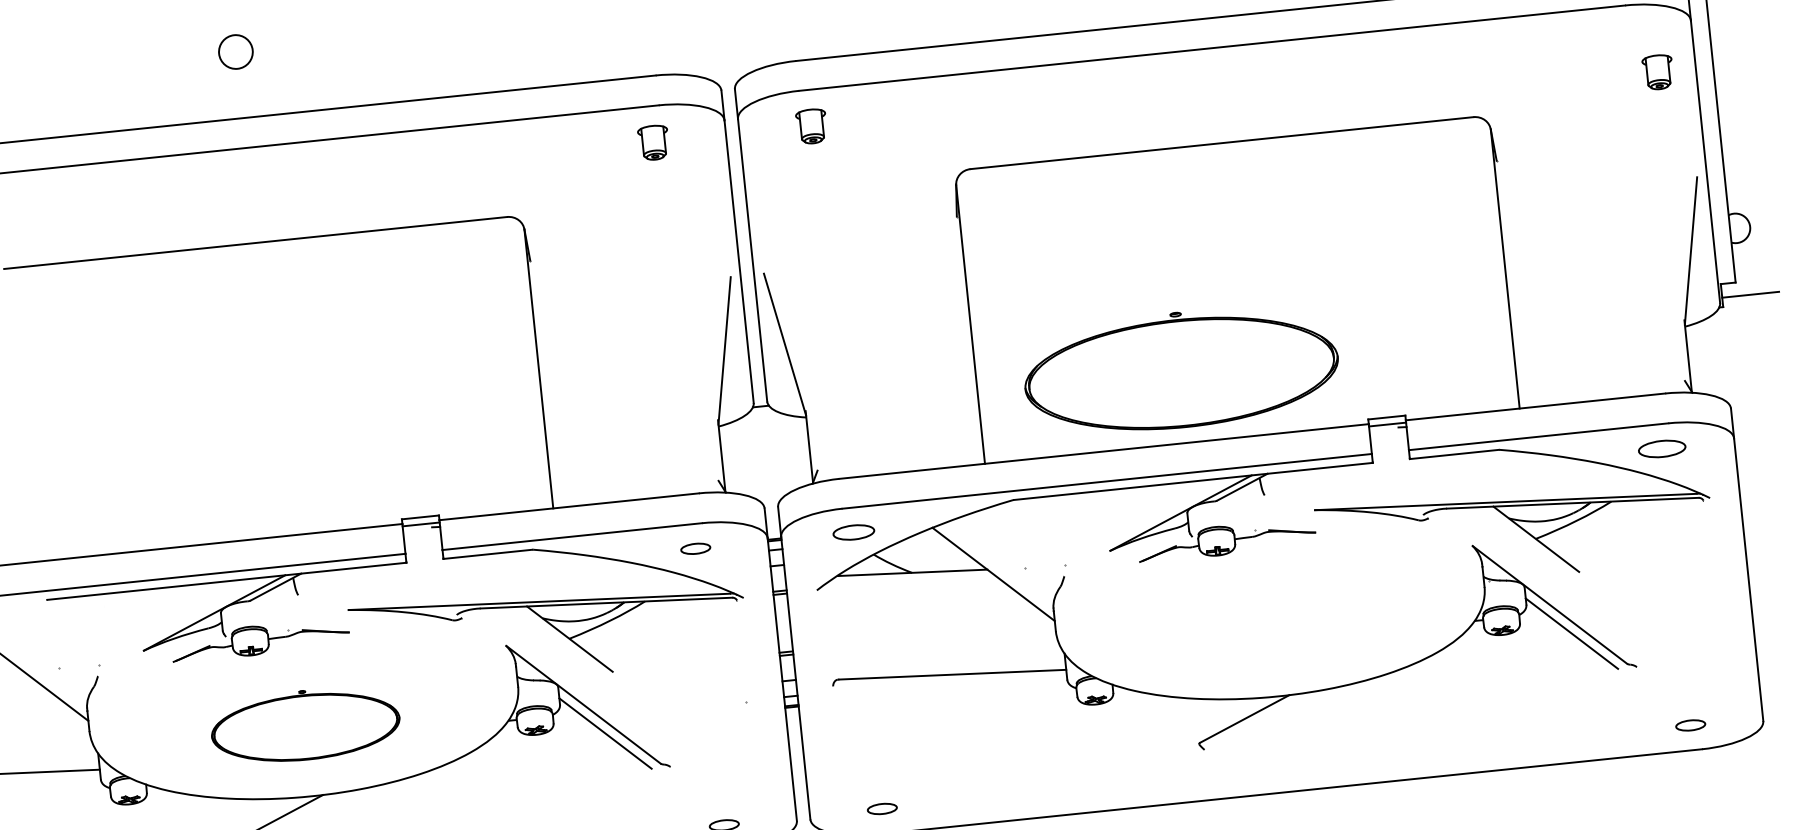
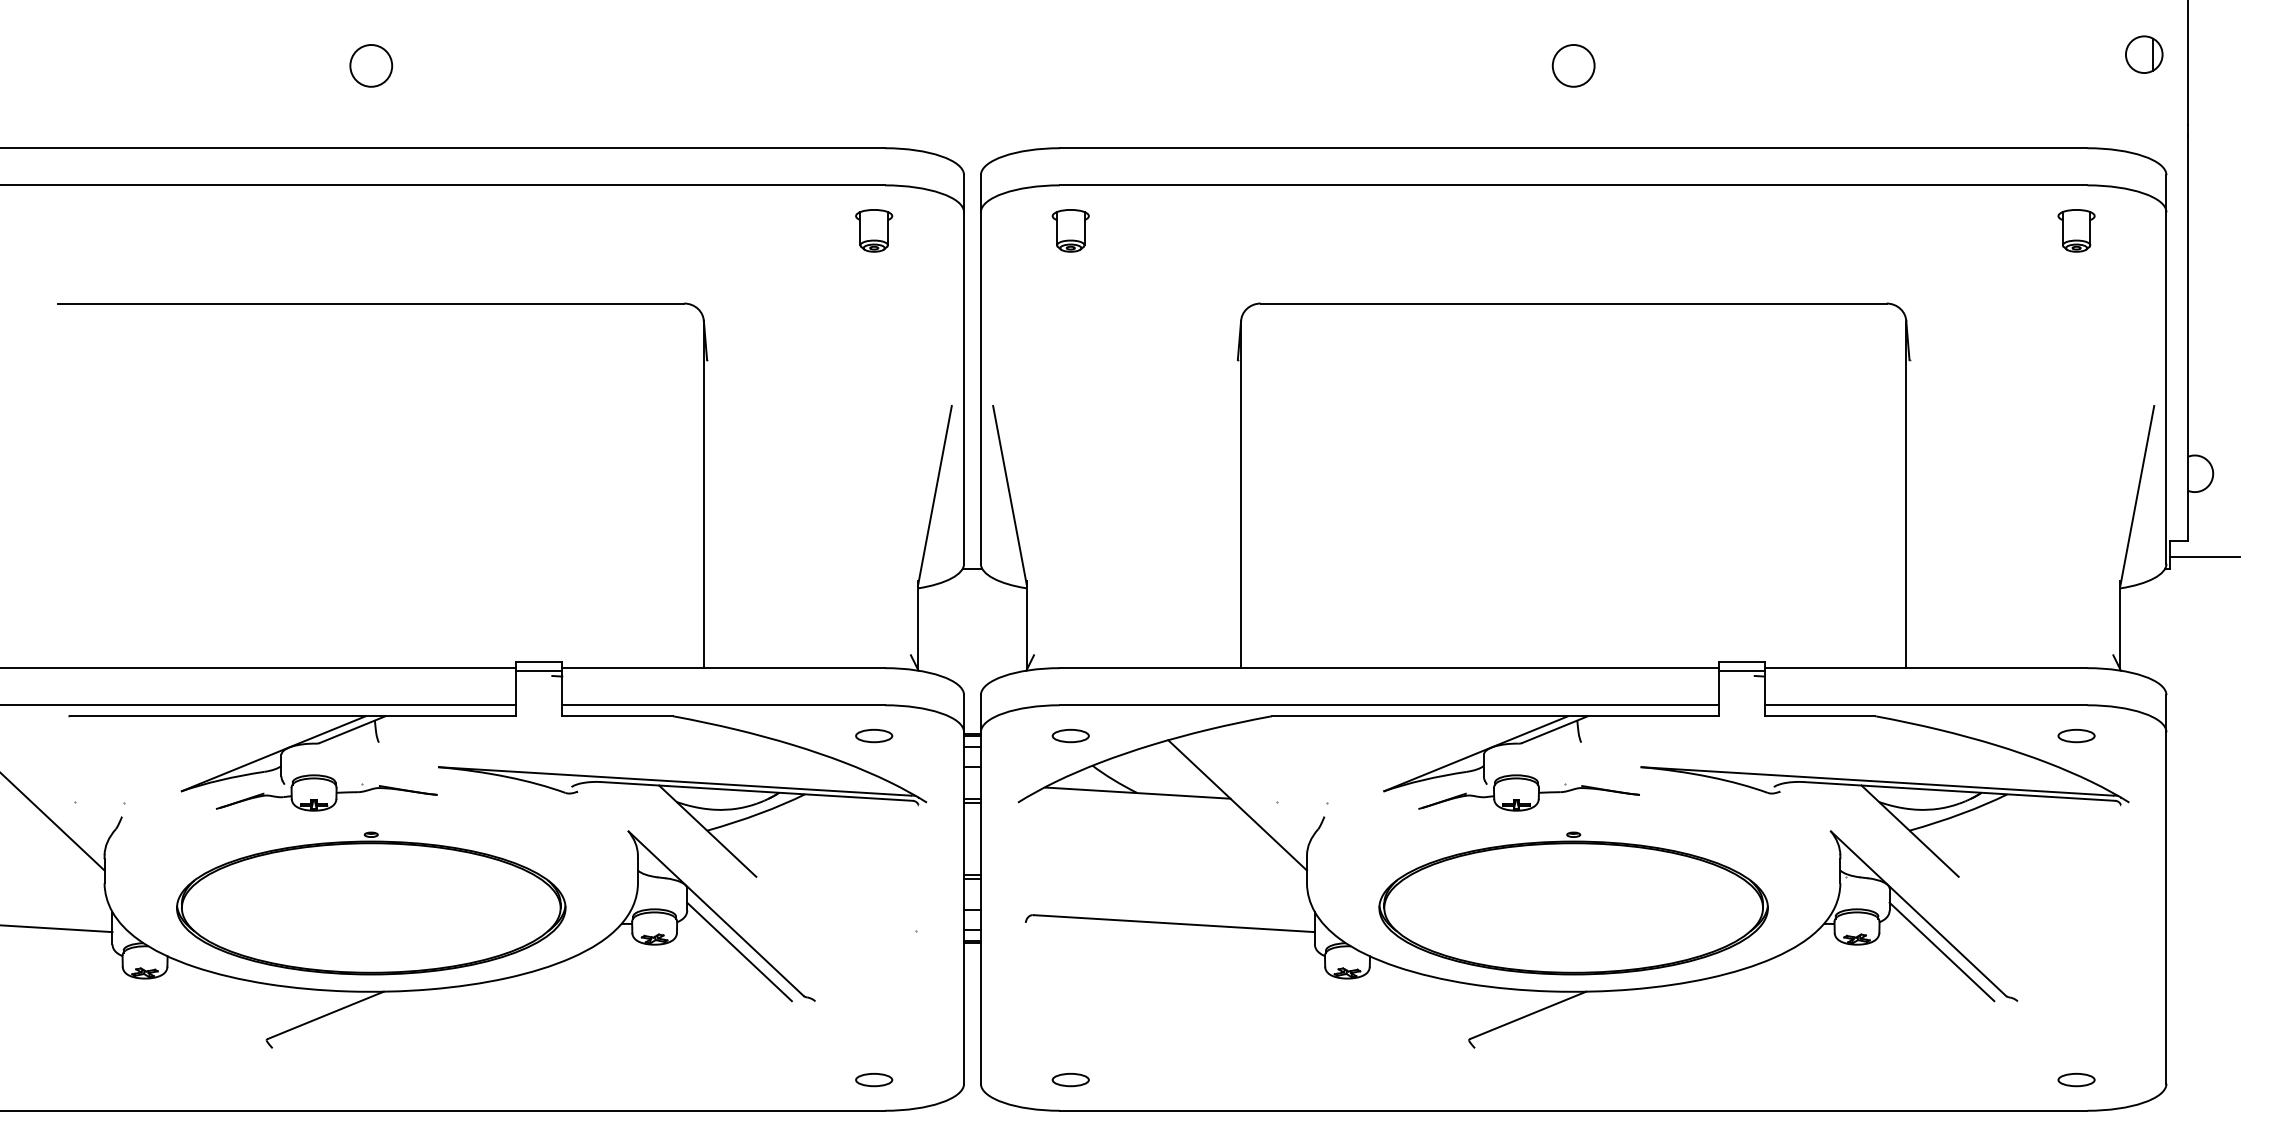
part: (1658, 72) -> (2076, 230), moved
part: (1181, 369) -> (1573, 903), moved
part: (1662, 448) -> (2076, 735), size x0.62
part: (853, 532) -> (1070, 735), size x0.71
part: (305, 725) -> (371, 903), size x1.67

